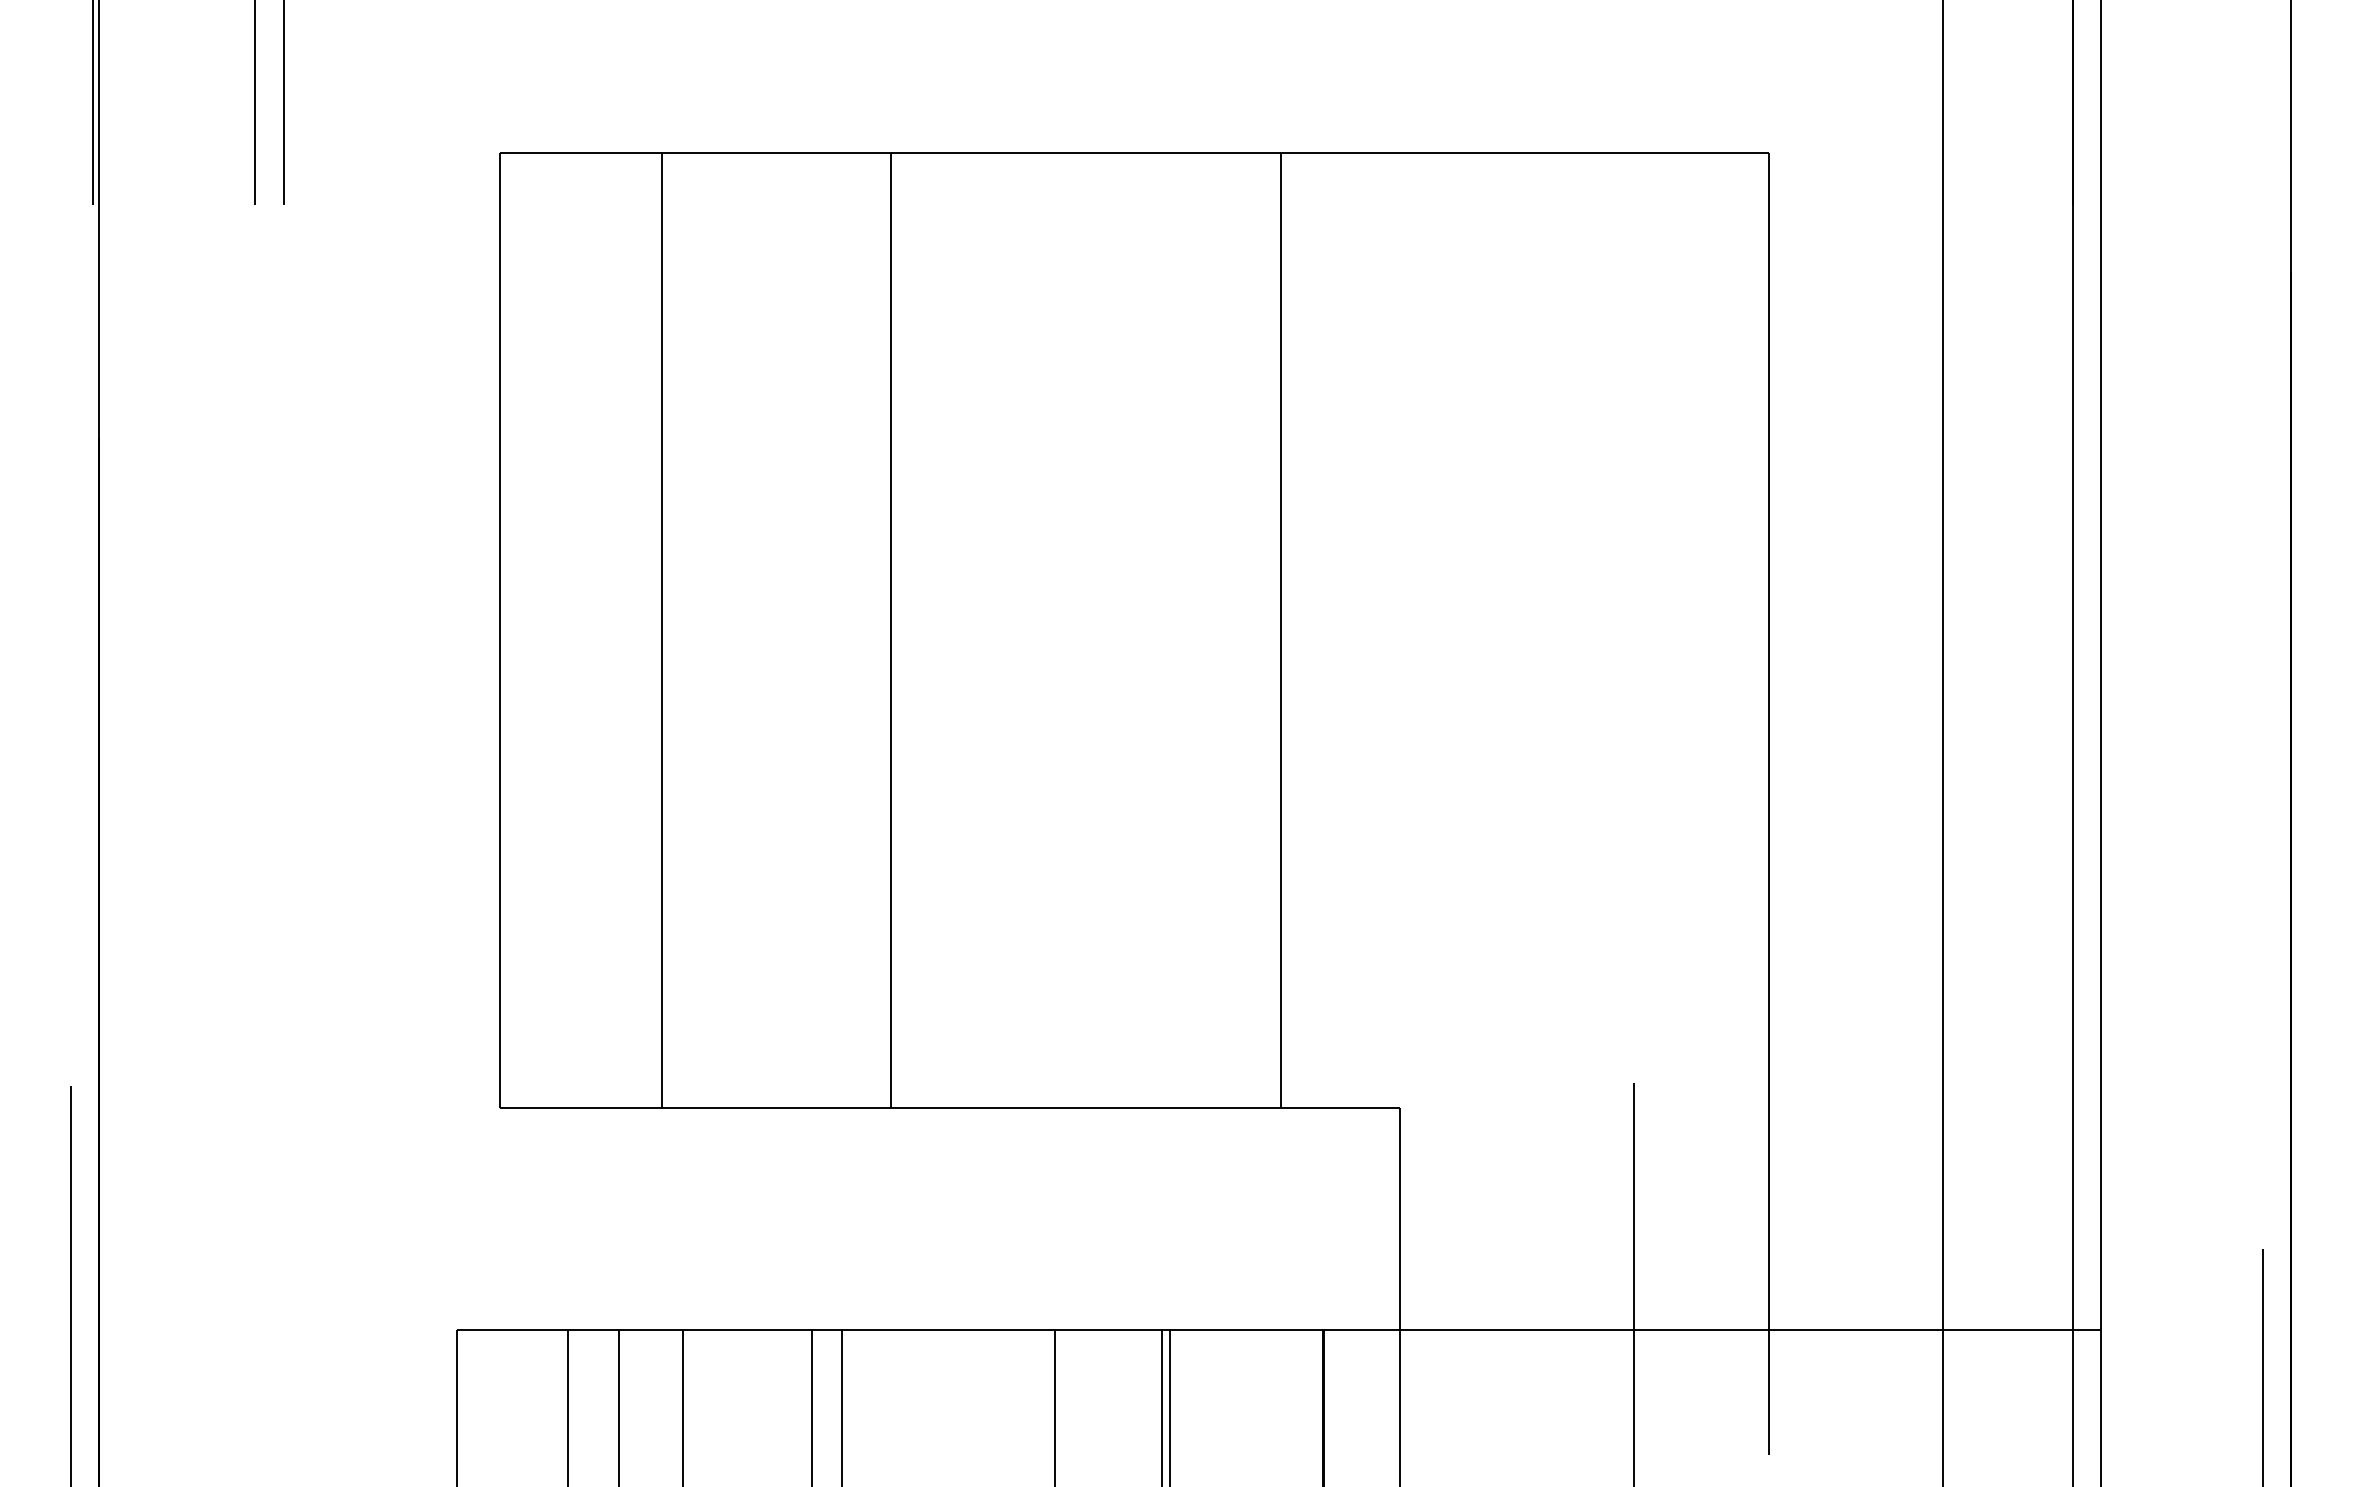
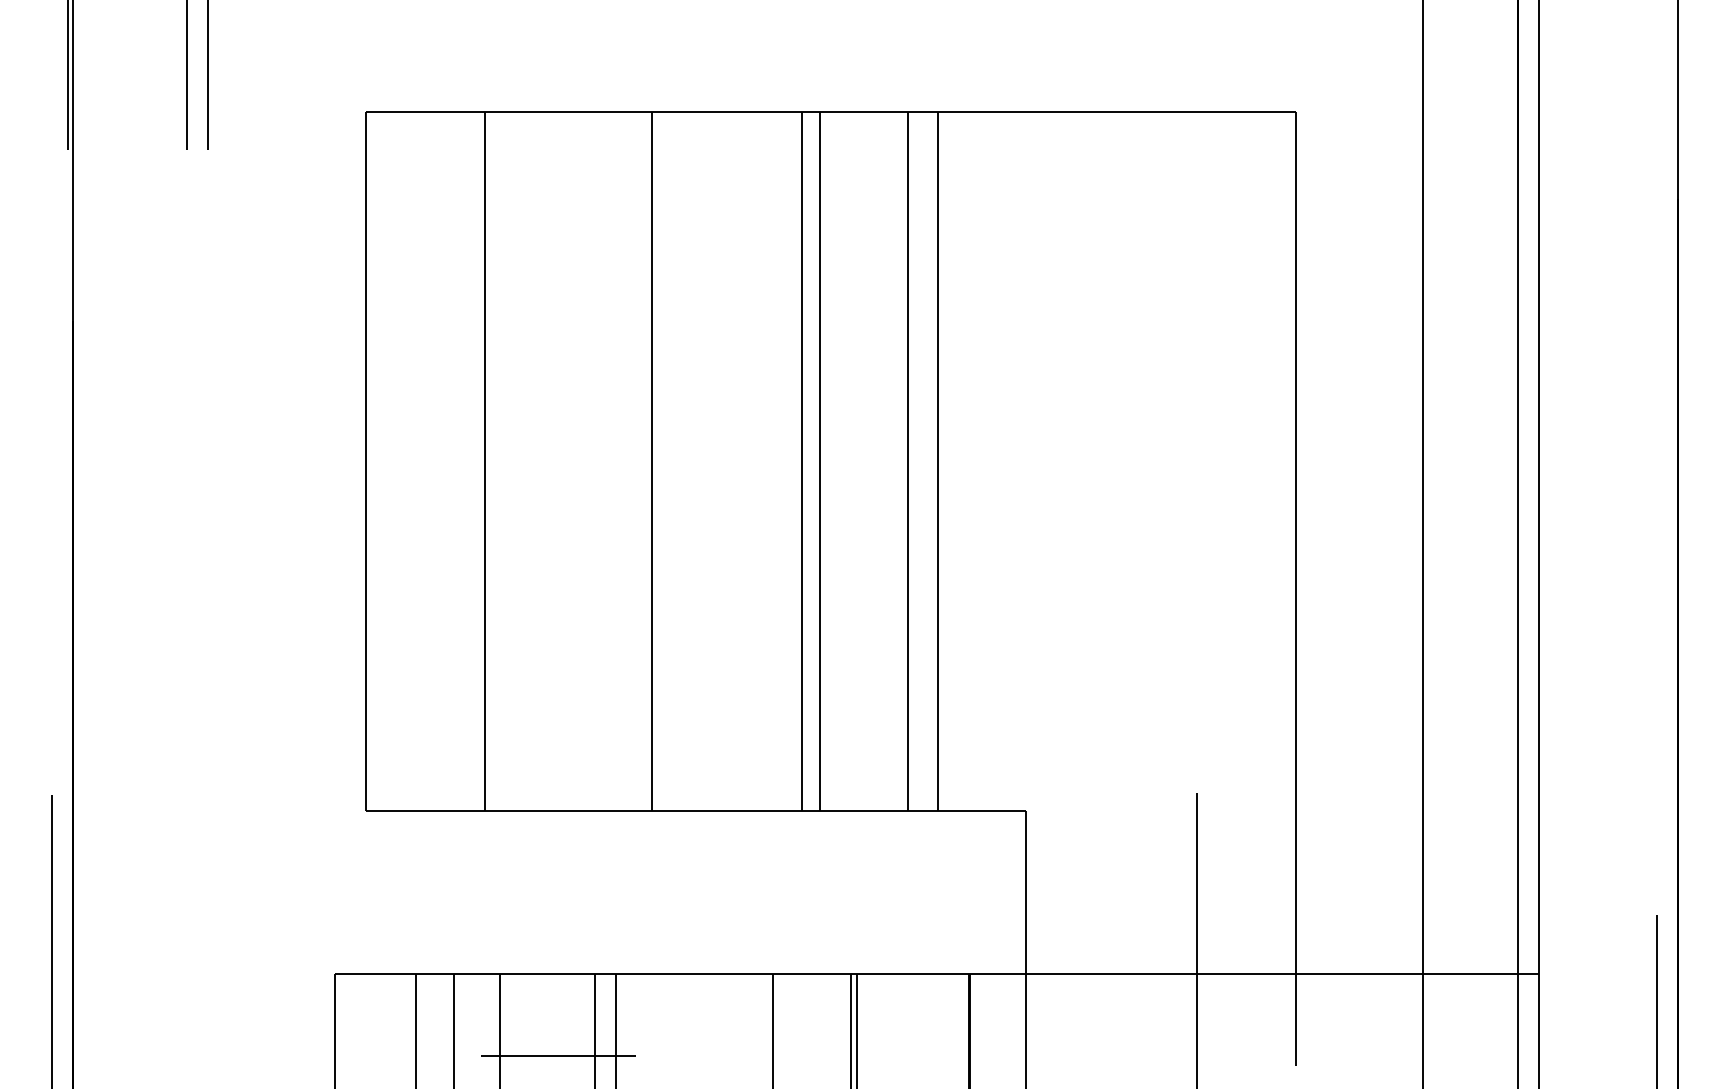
line: (1095, 630) -> (802, 461), added
line: (1118, 630) -> (819, 461), added
line: (1240, 630) -> (908, 461), added
line: (762, 1442) -> (558, 1056), added

